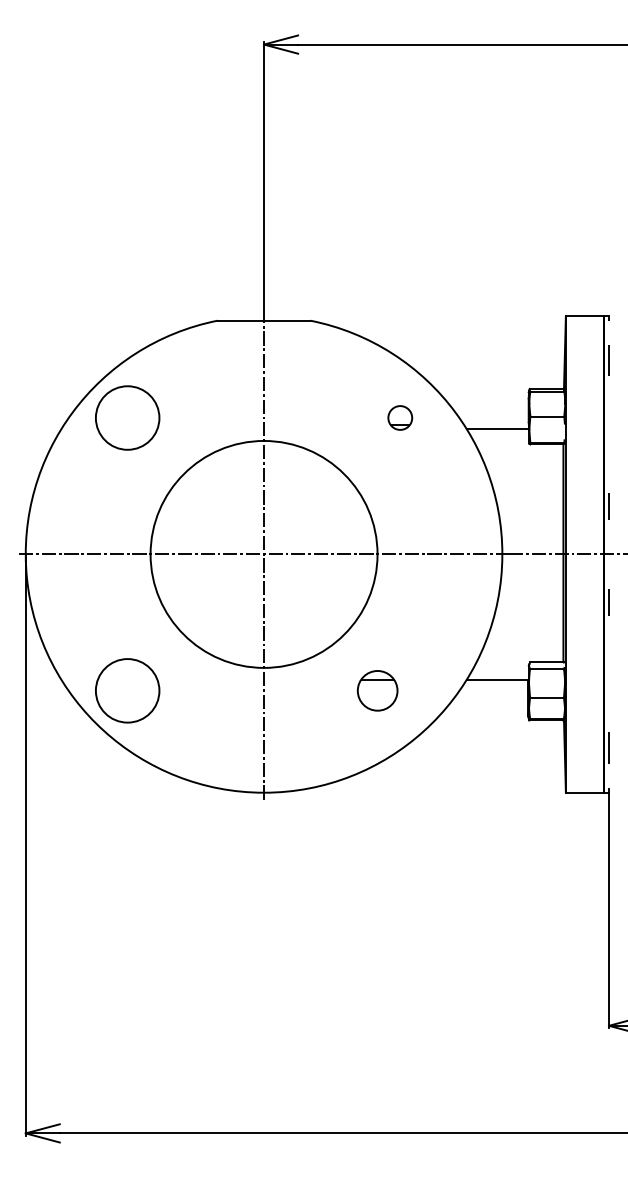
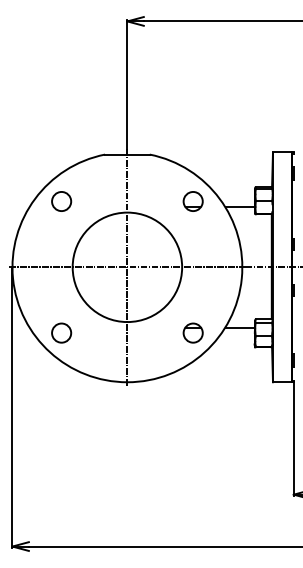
circle: (127, 417) -> (61, 201), size x0.62
part: (399, 417) -> (192, 201), size x1.67
circle: (127, 689) -> (61, 332), size x0.62
part: (376, 689) -> (192, 332), moved

